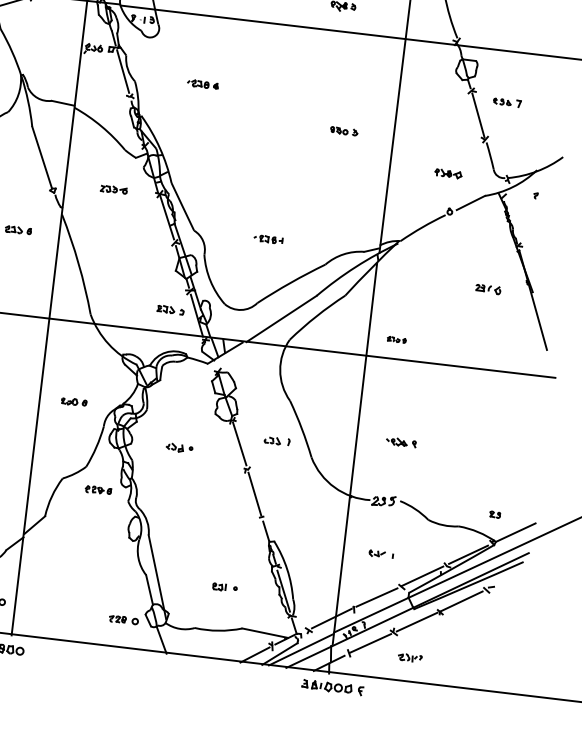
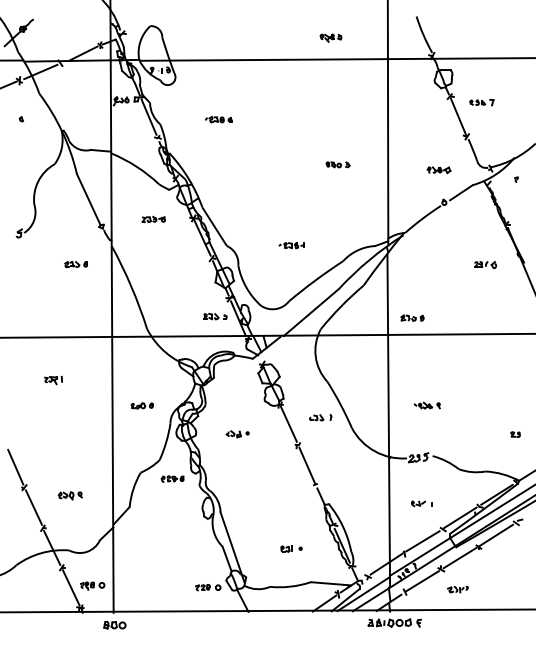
part: (343, 130) -> (337, 164), moved
part: (396, 339) -> (412, 317), size x1.43
part: (495, 514) -> (515, 434), moved

